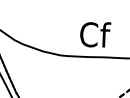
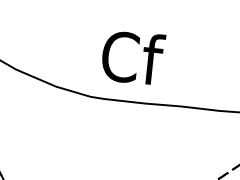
text: (95, 34) -> (133, 57), moved

